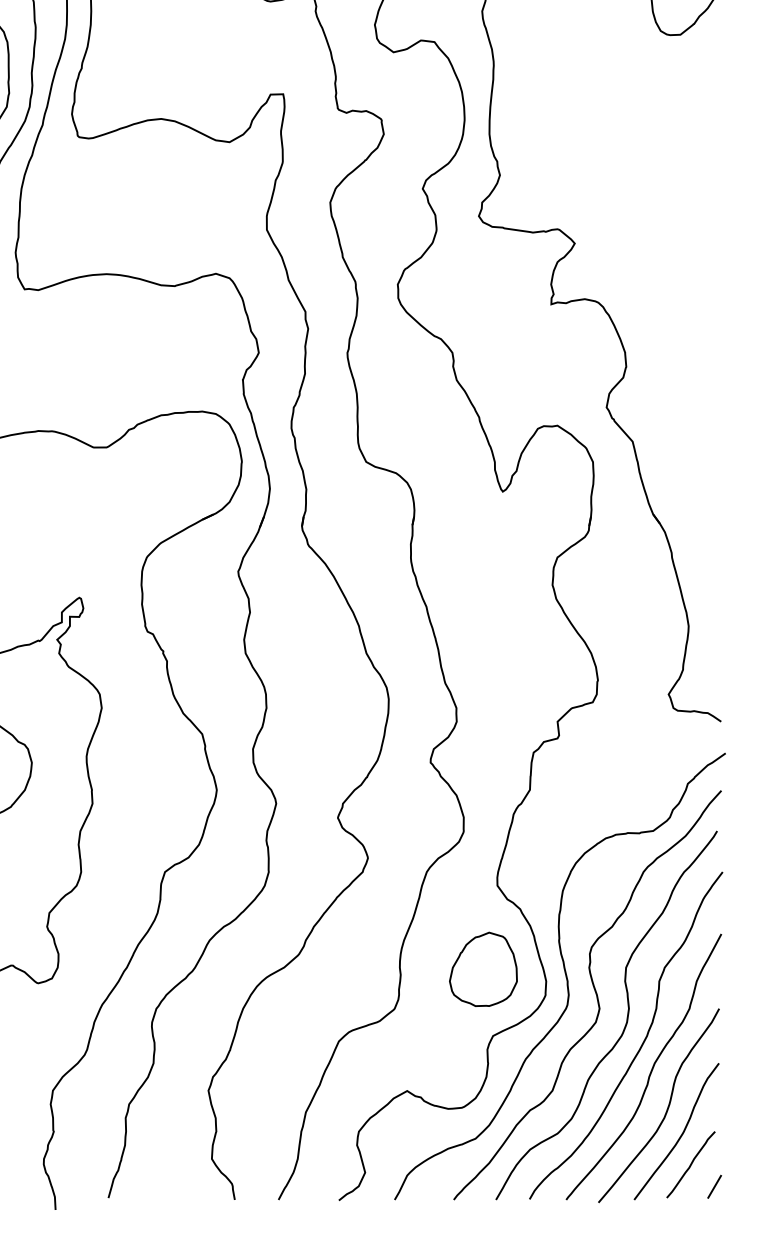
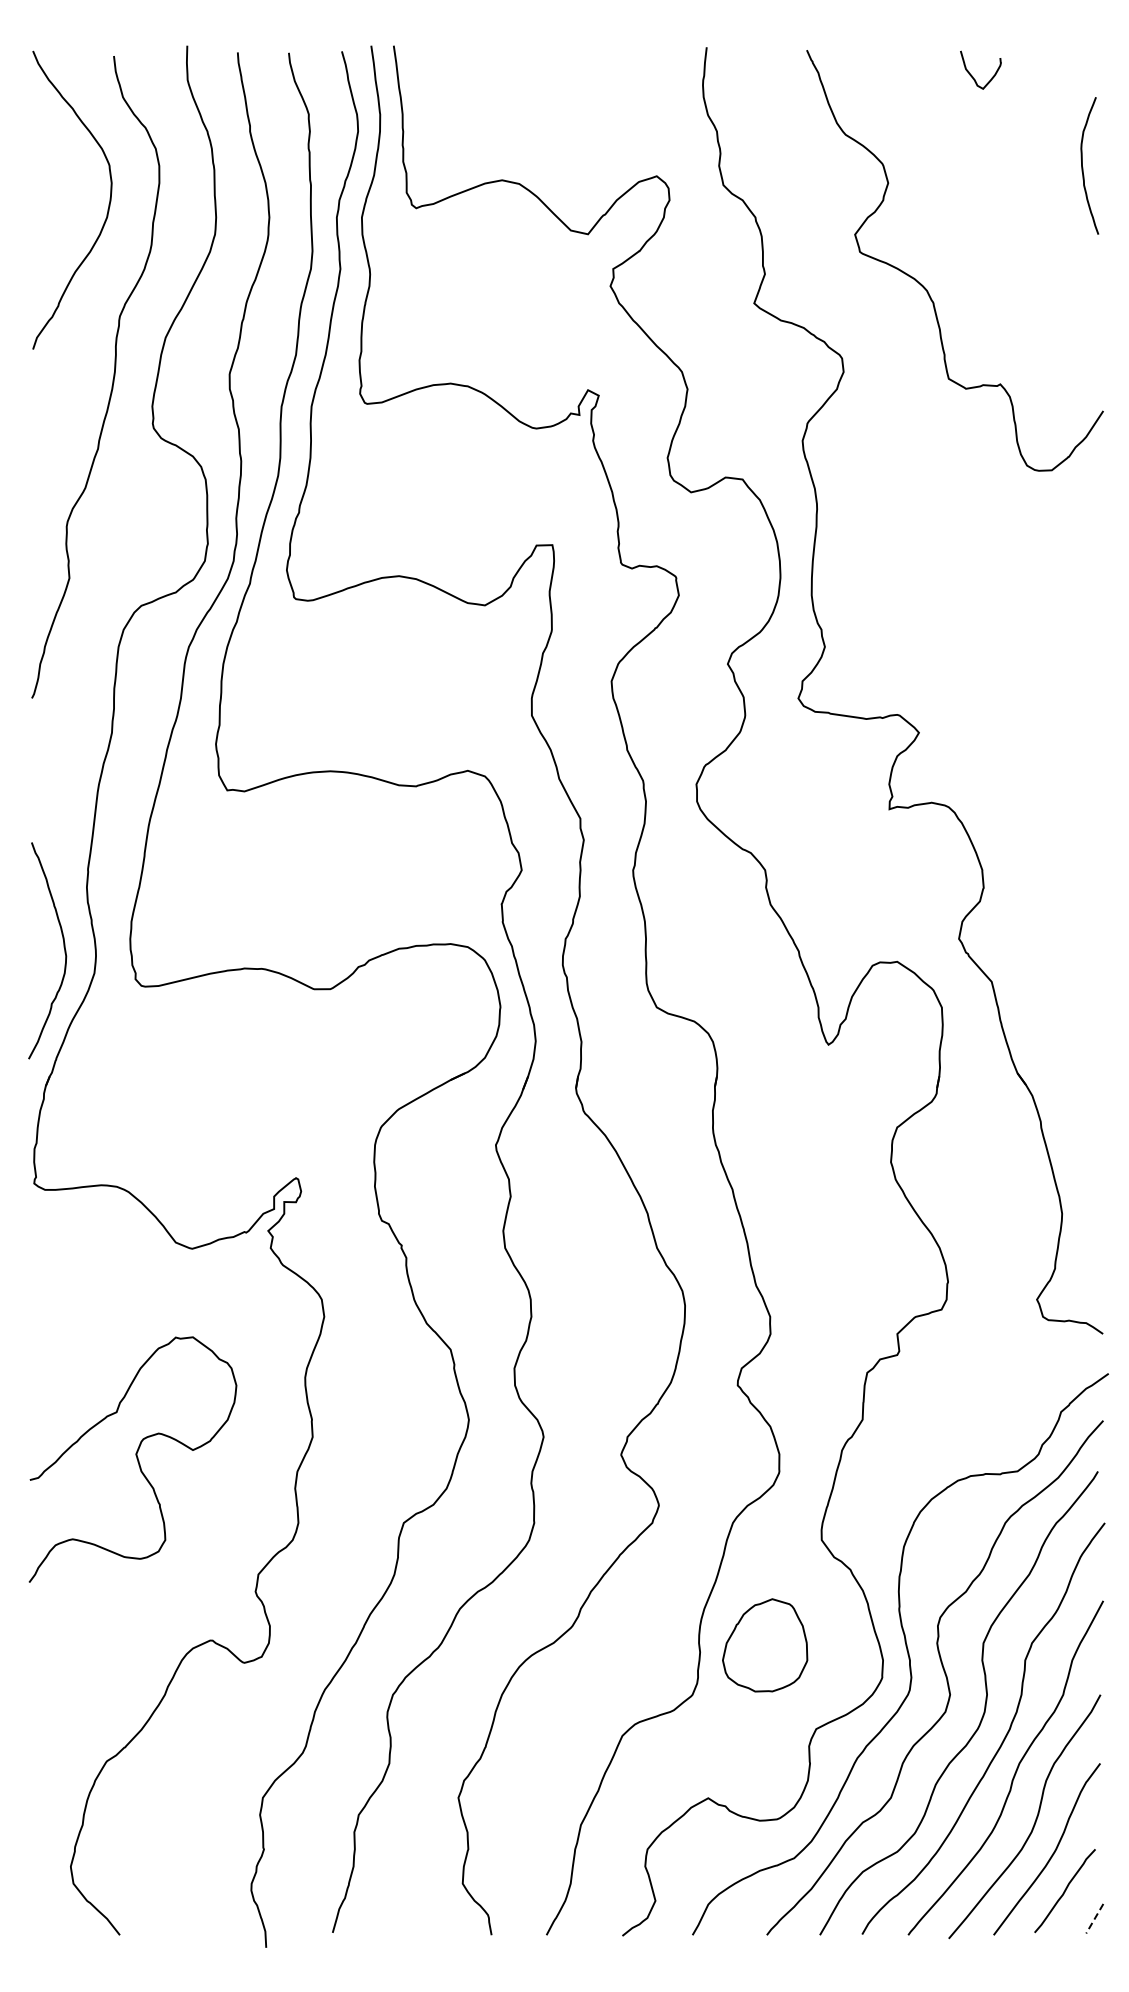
part: (483, 969) -> (765, 1645), moved
line: (714, 1187) -> (1094, 1919), solid -> dashed

